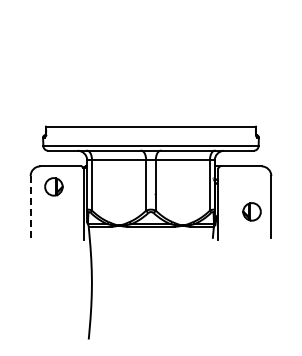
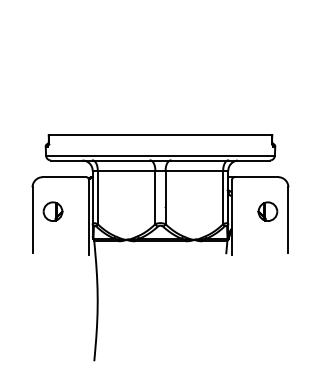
part: (53, 186) -> (52, 211), moved
line: (30, 206) -> (32, 219), dashed -> solid
part: (251, 211) -> (267, 211), moved

